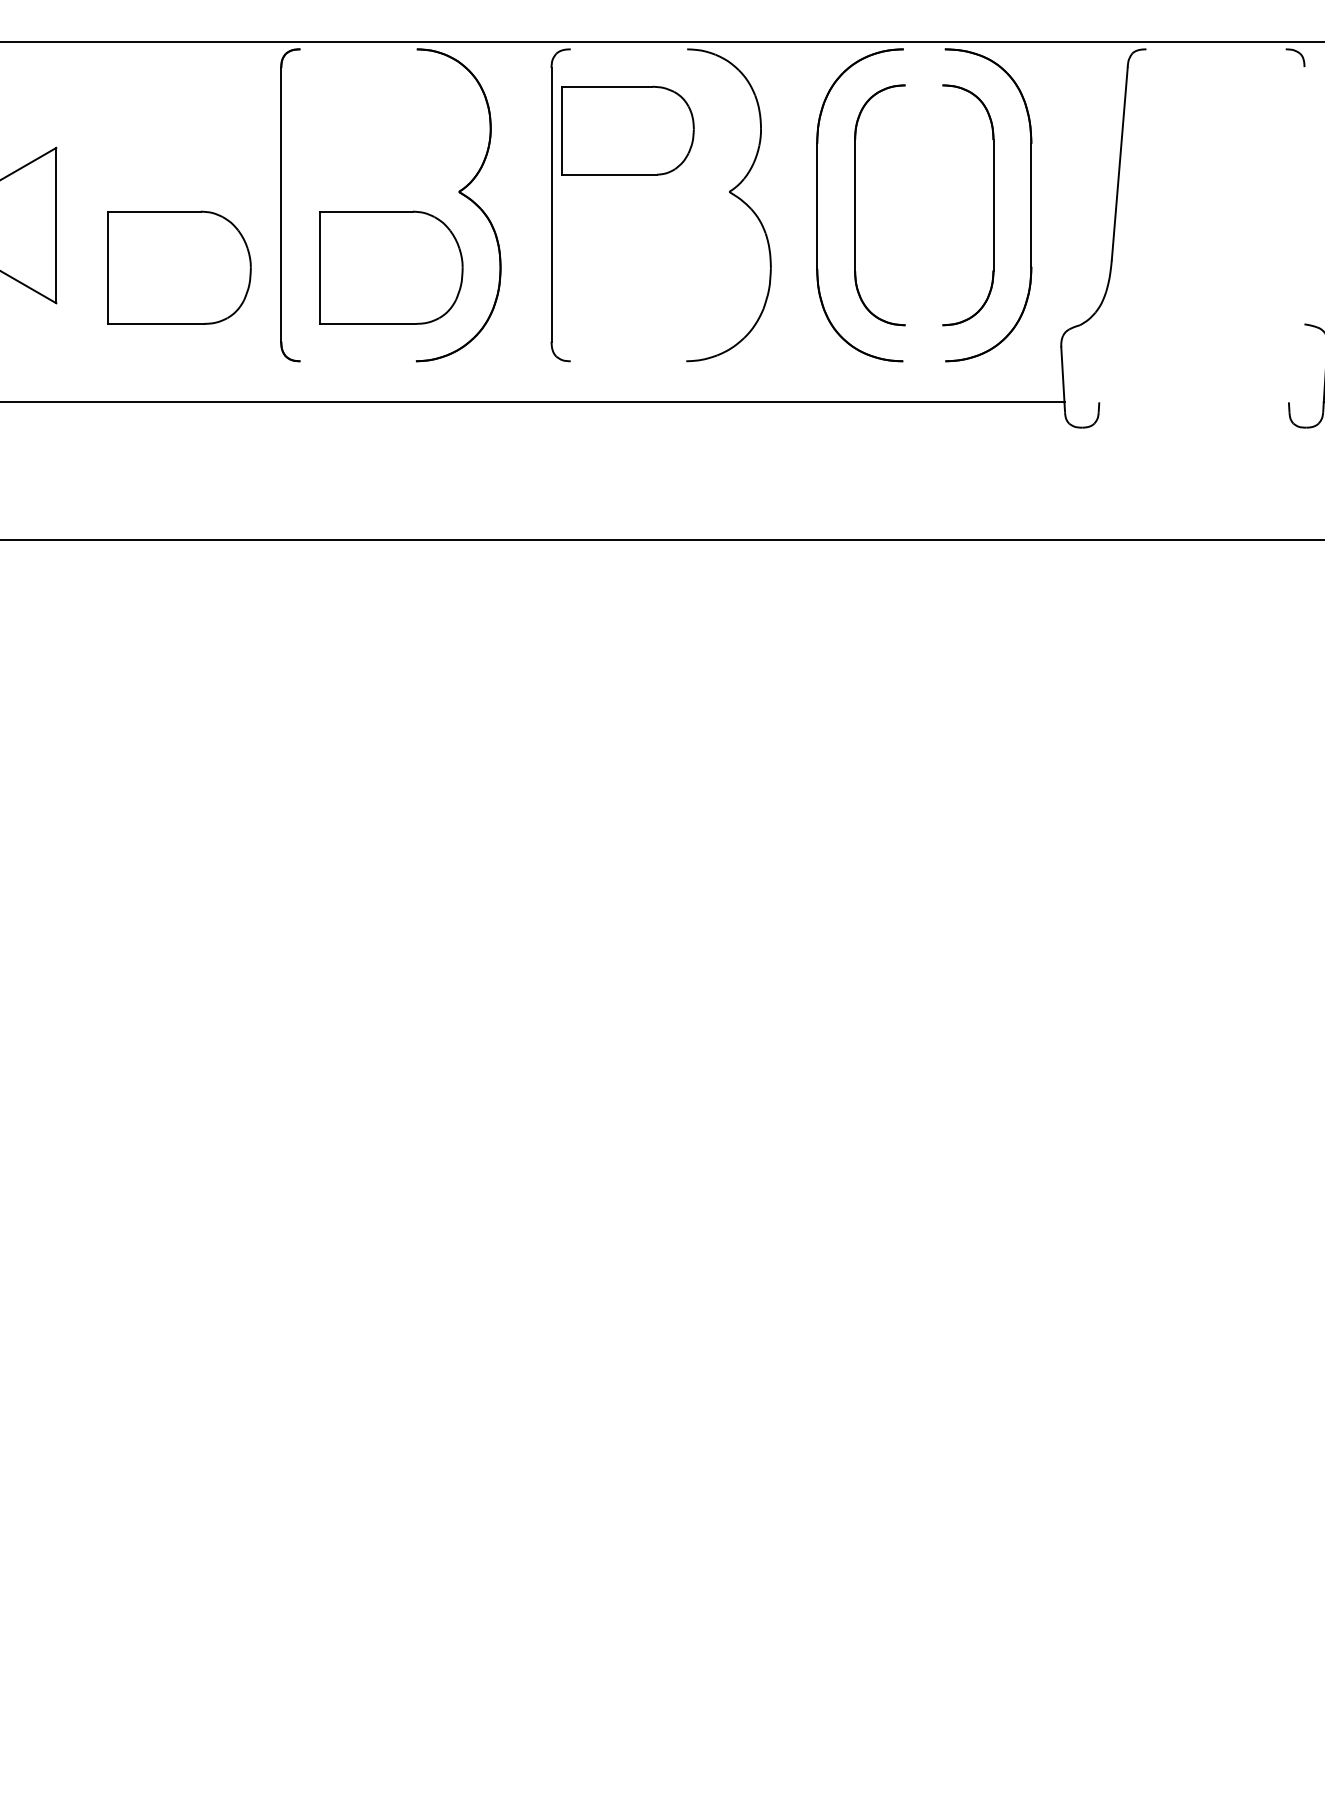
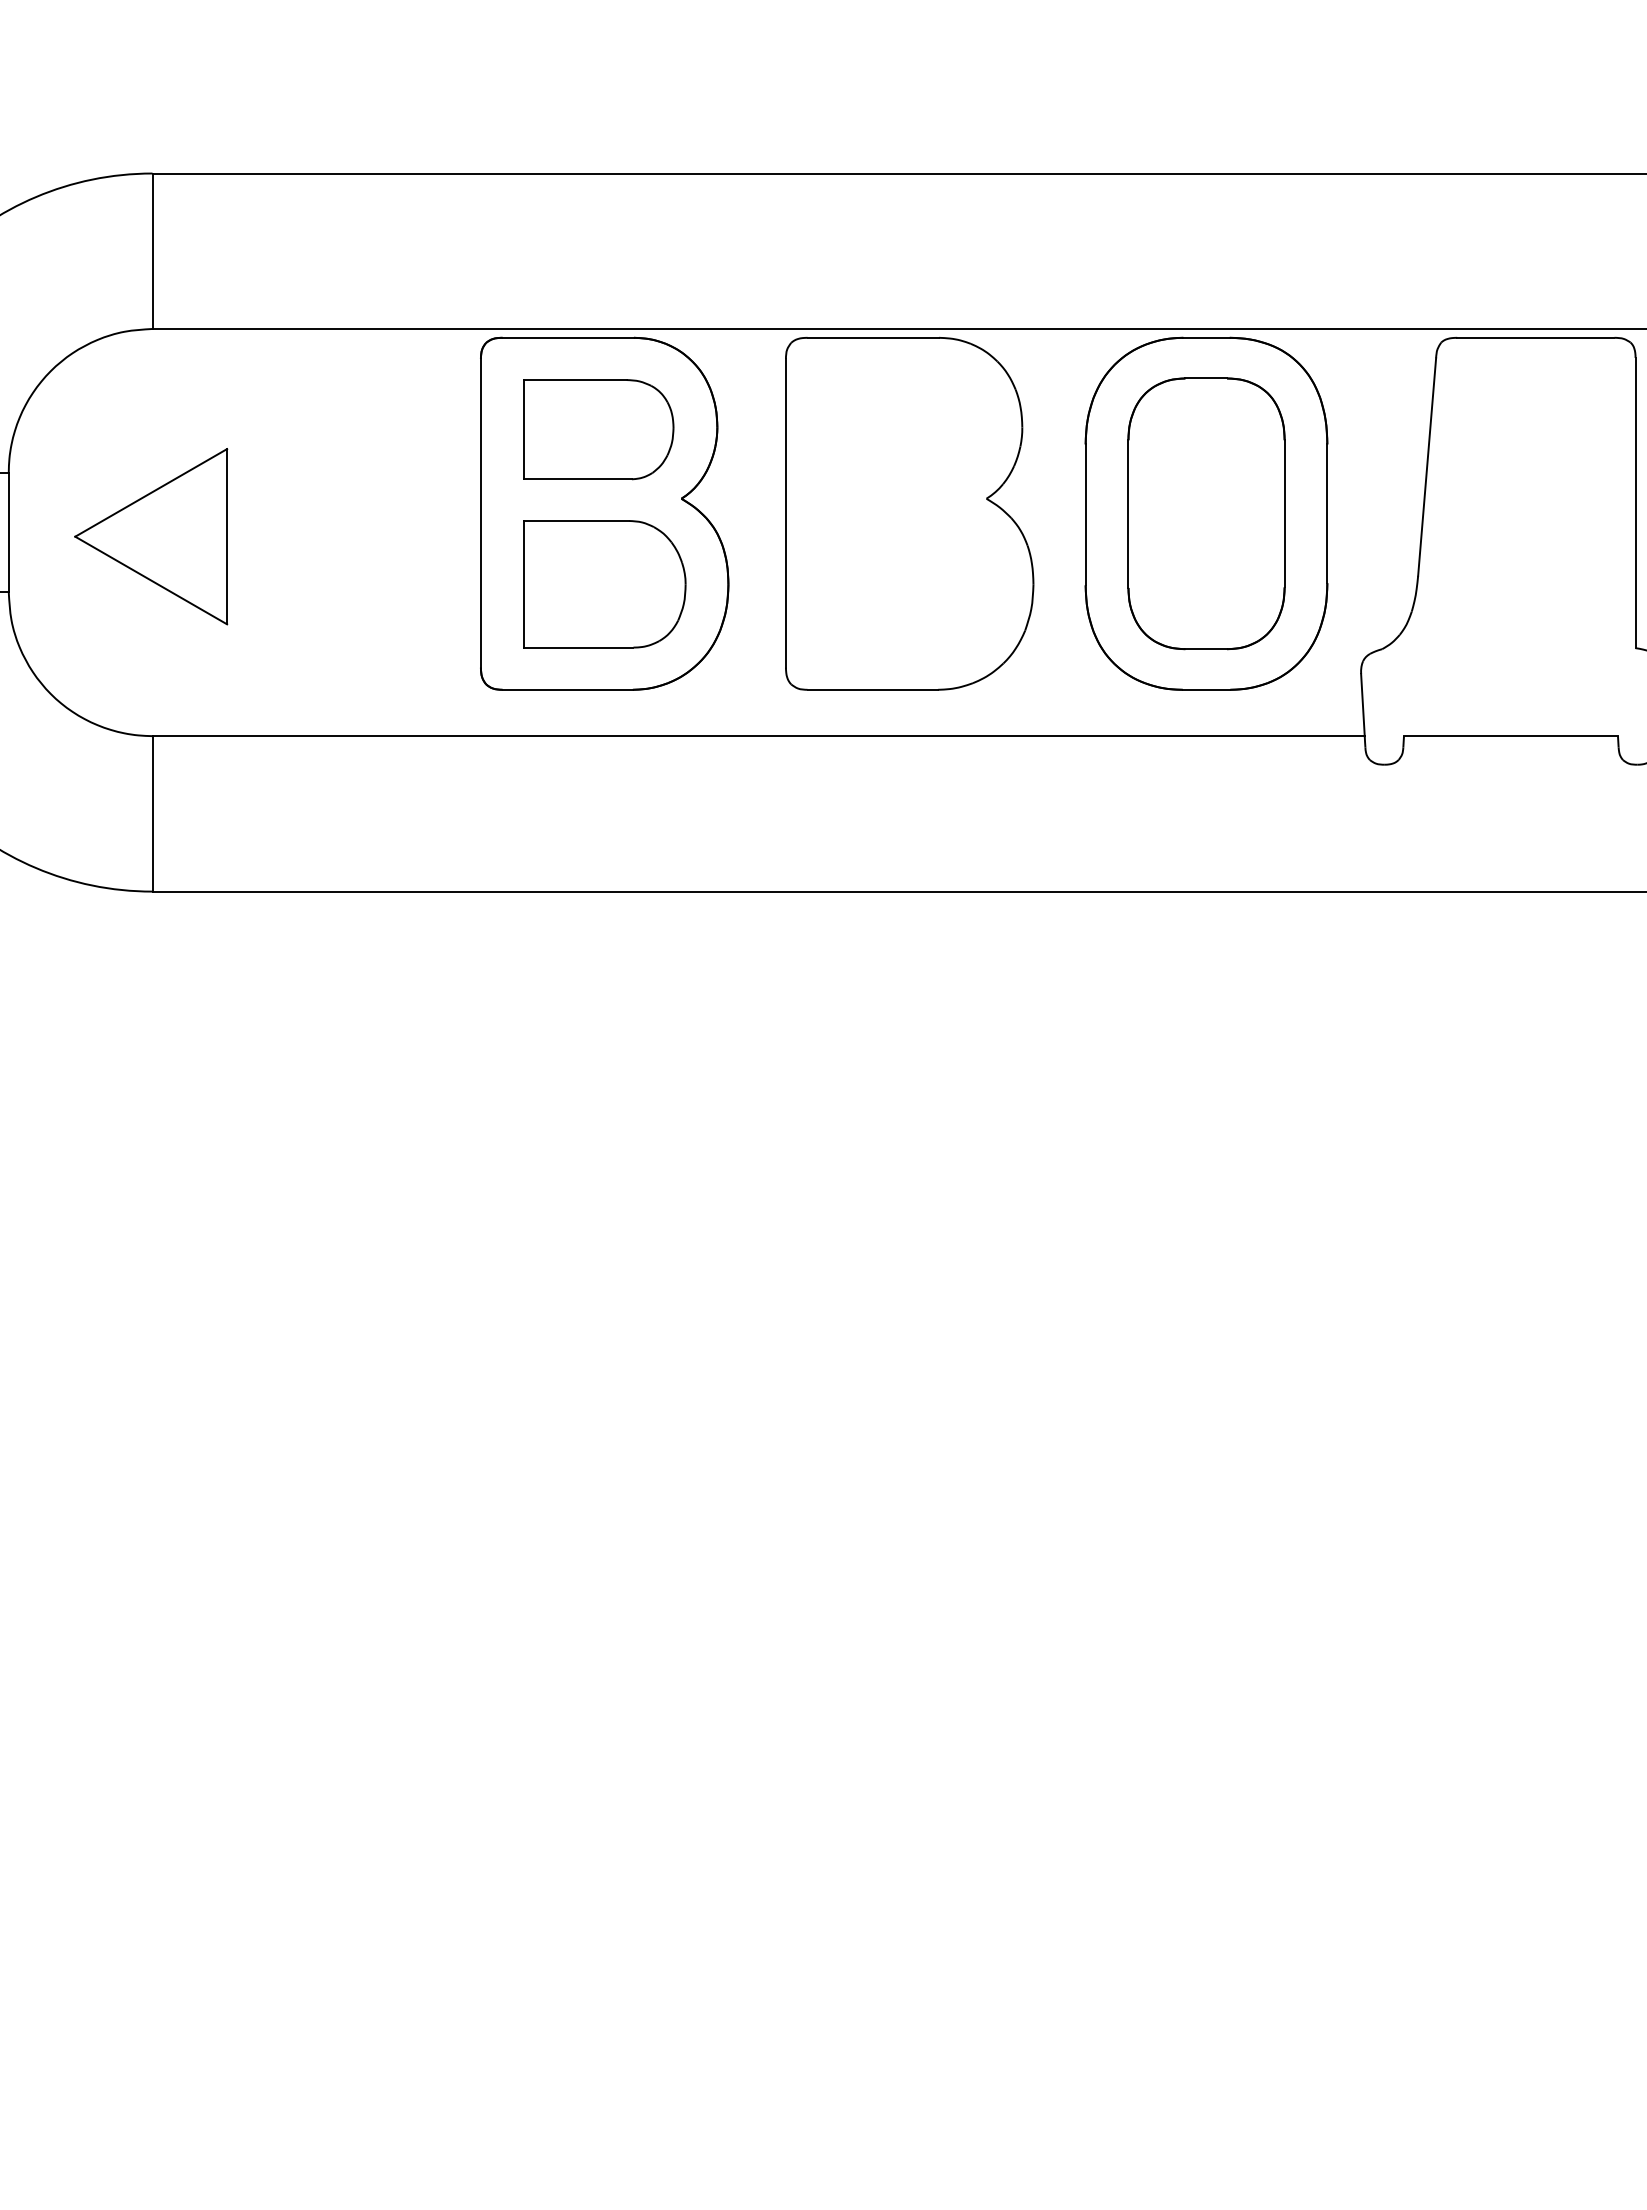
line: (357, 49) -> (567, 337), added
line: (628, 49) -> (872, 337), added
line: (924, 49) -> (1206, 337), added
line: (1215, 49) -> (1535, 337), added
line: (924, 85) -> (1206, 378), added
part: (627, 130) -> (598, 429), moved
line: (1304, 195) -> (1635, 502), added
part: (178, 267) -> (365, 584), removed
line: (924, 325) -> (1206, 649), added
line: (357, 361) -> (567, 689), added
line: (628, 361) -> (872, 689), added
line: (924, 361) -> (1206, 689), added
line: (1193, 402) -> (1510, 736), added

